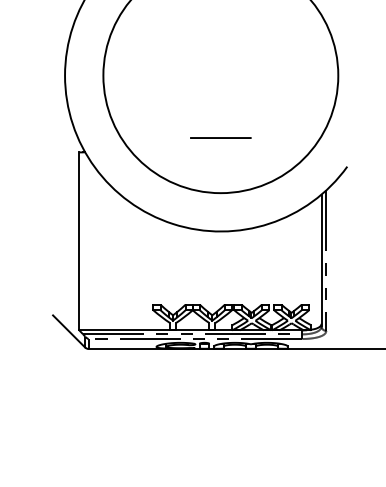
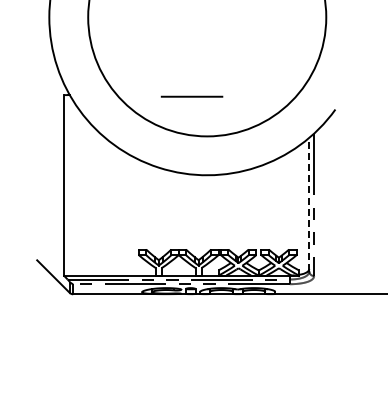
line: (220, 137) -> (191, 96), moved
line: (321, 260) -> (309, 204), solid -> dashed

